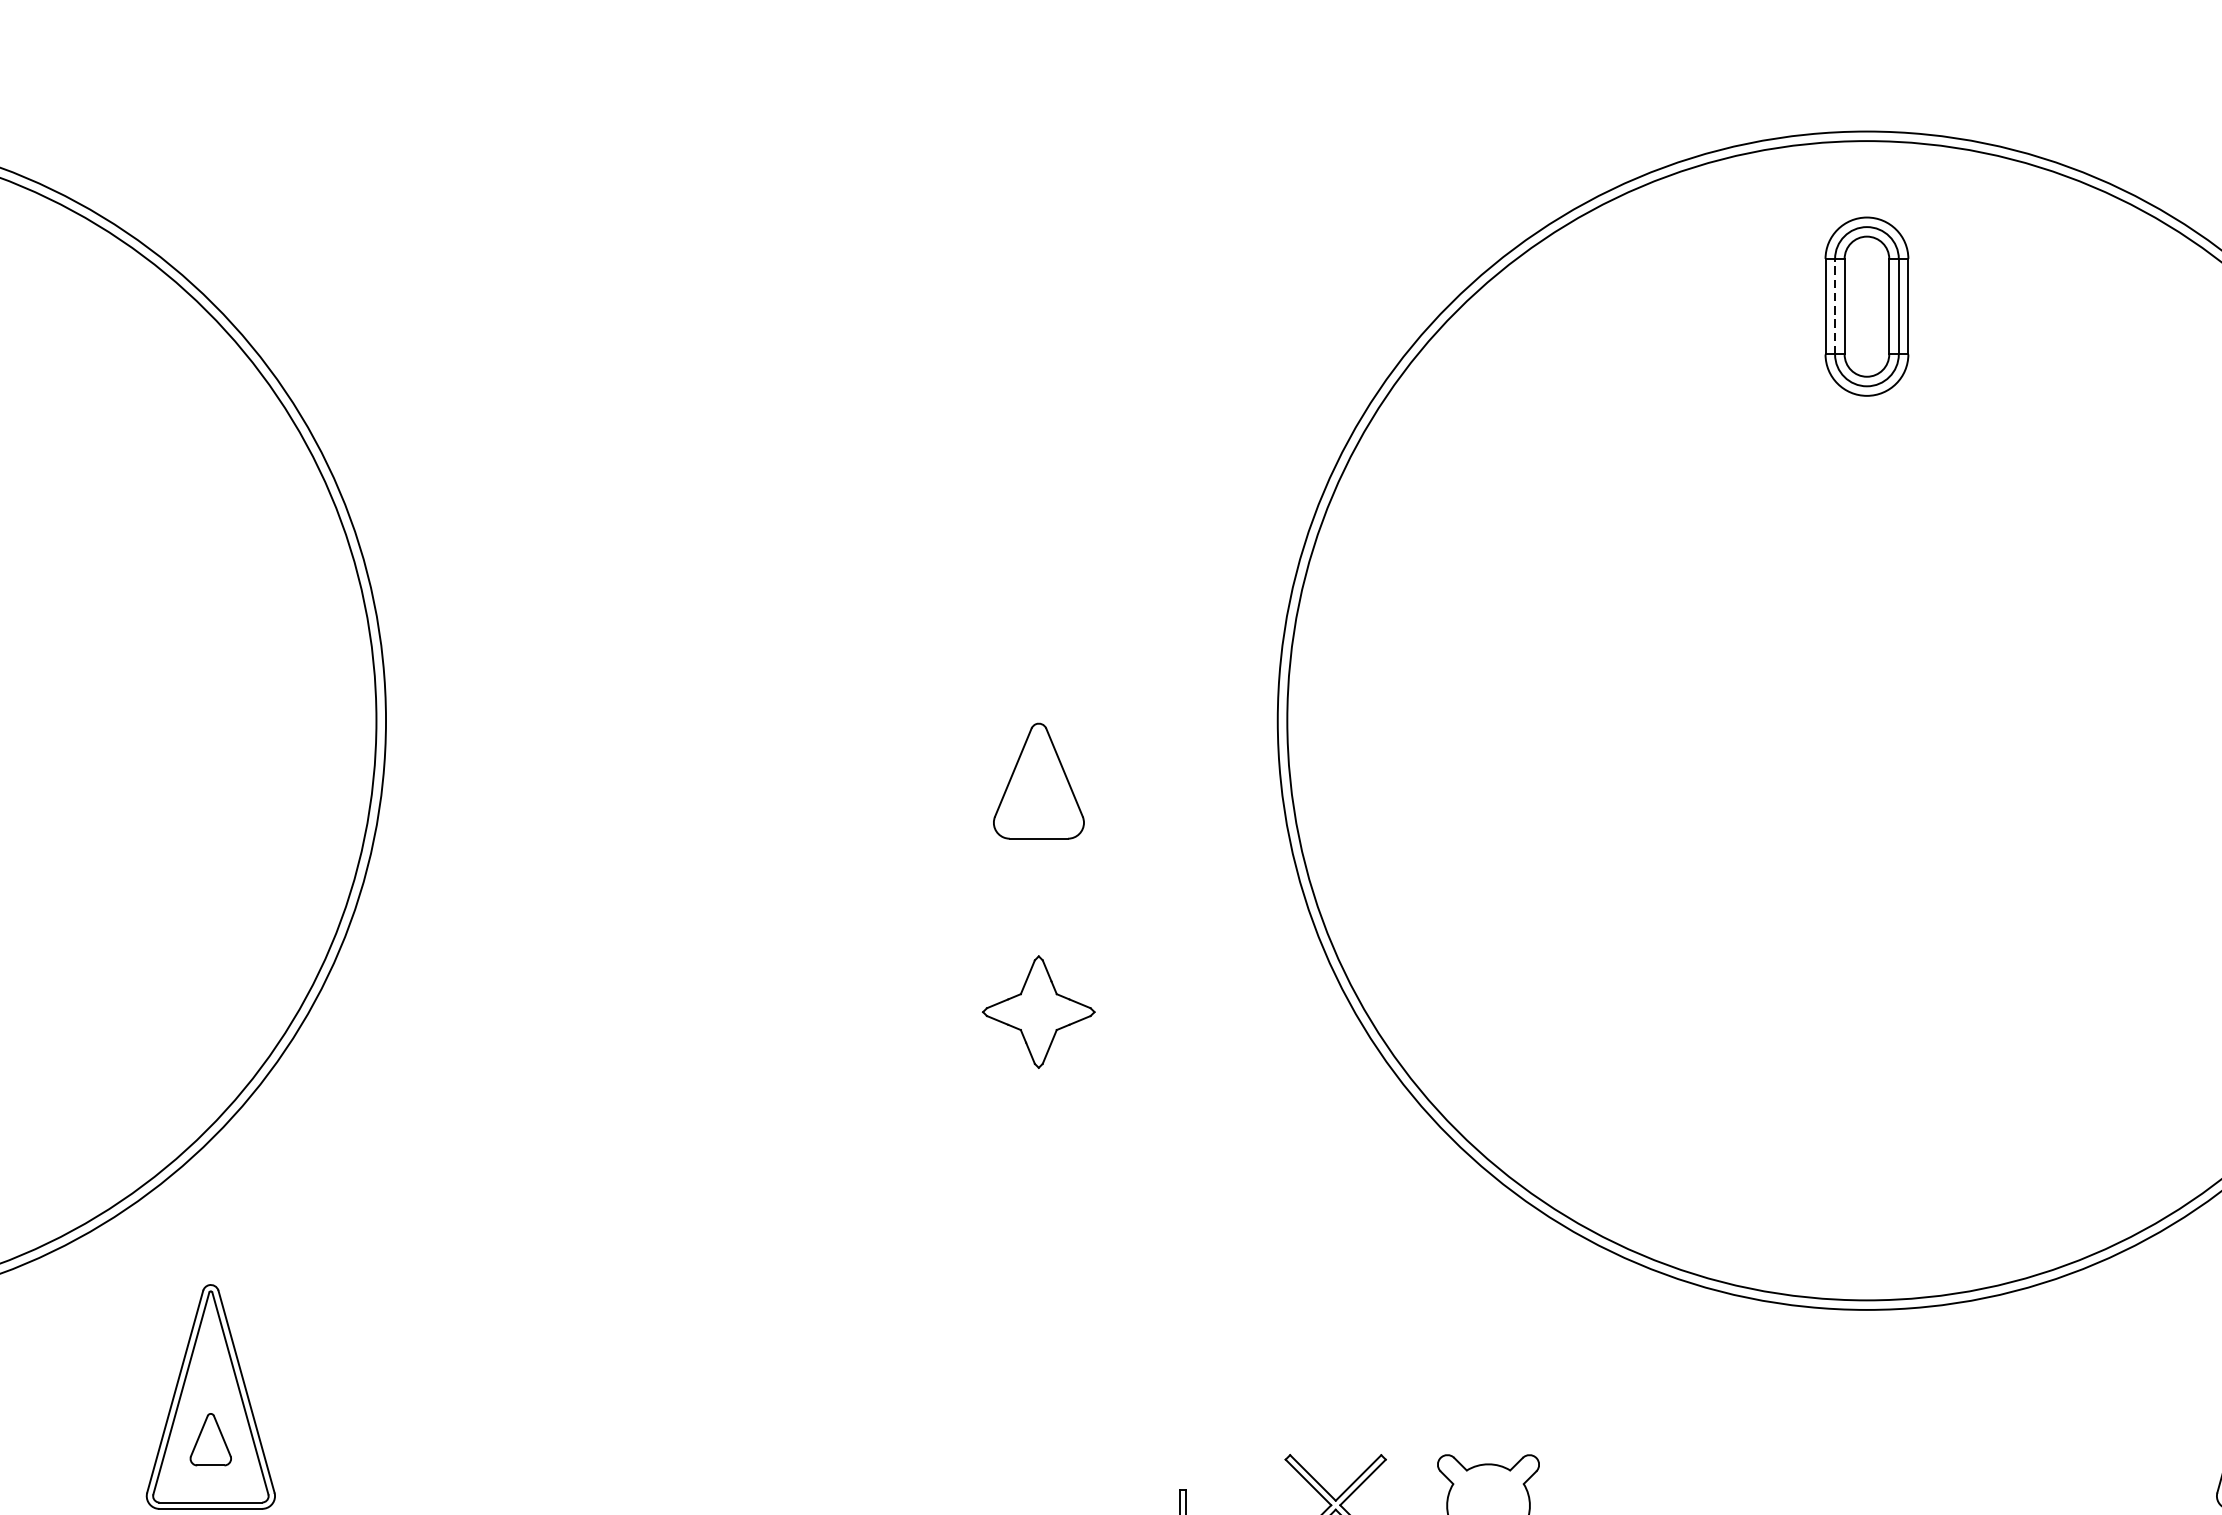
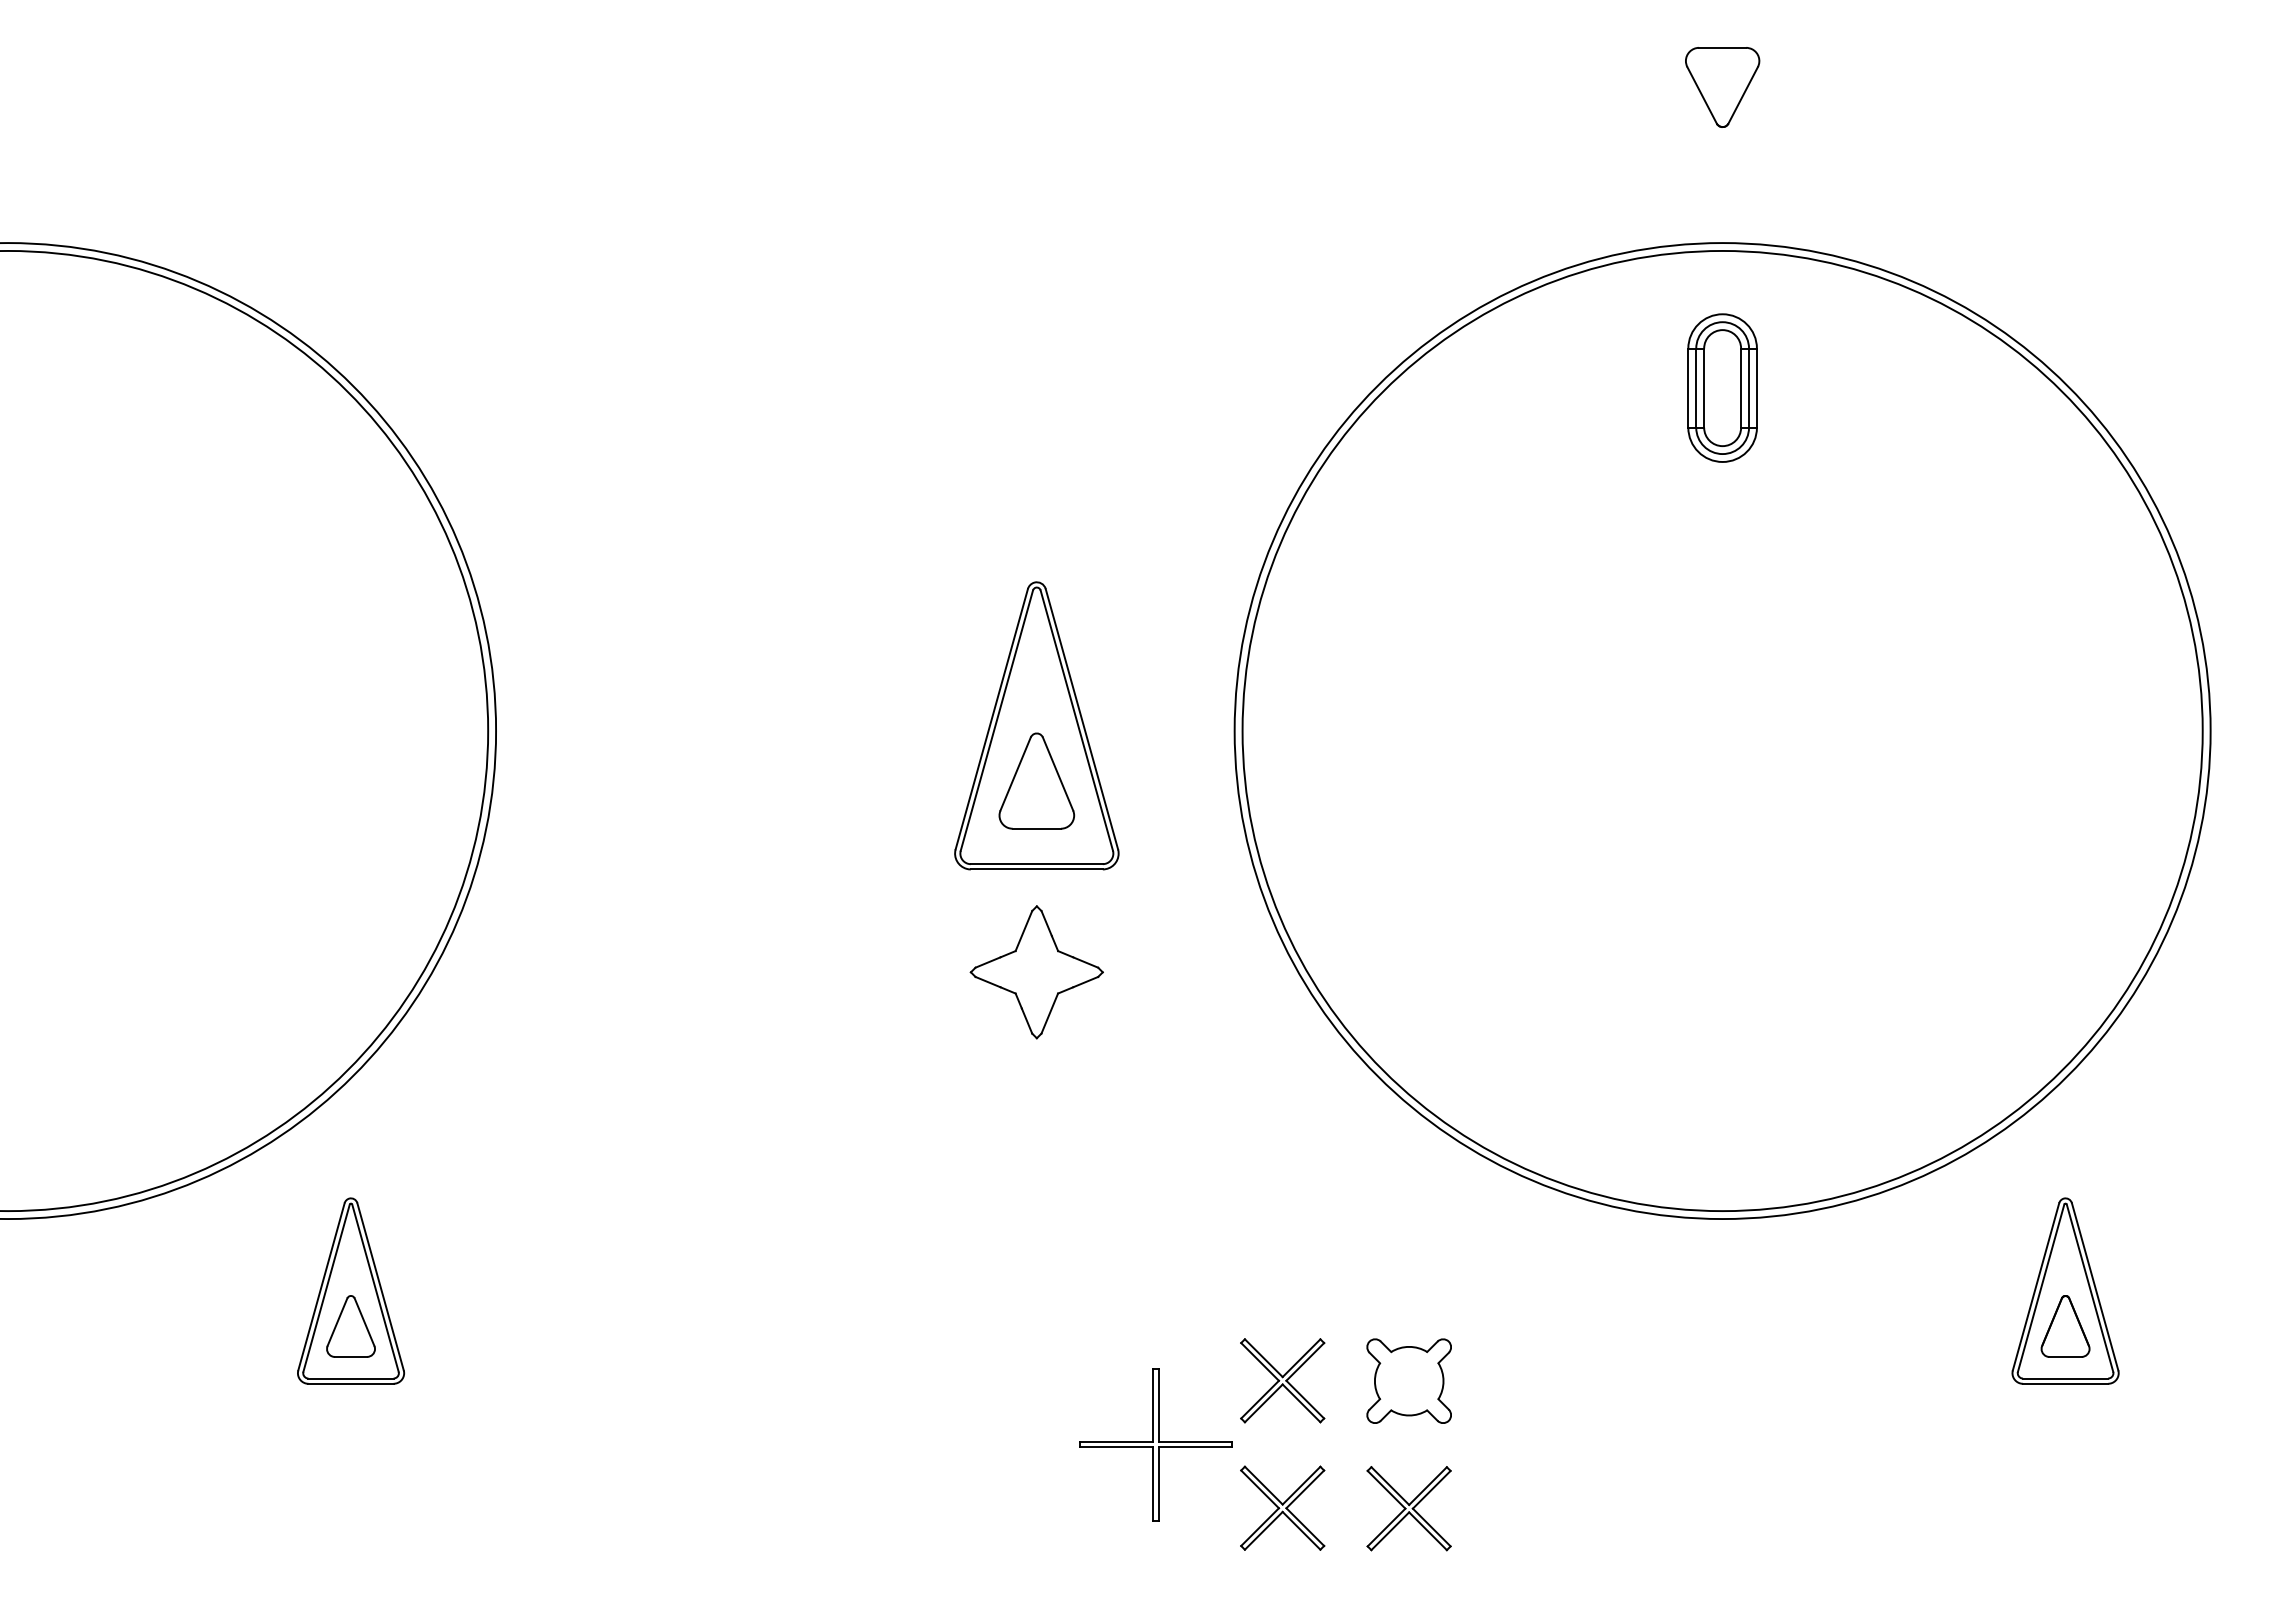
line: (1835, 307) -> (1696, 388), dashed -> solid
part: (1038, 714) -> (1036, 725), added
part: (1038, 1012) -> (1036, 972), size x1.43
part: (210, 1439) -> (350, 1326), size x1.43

